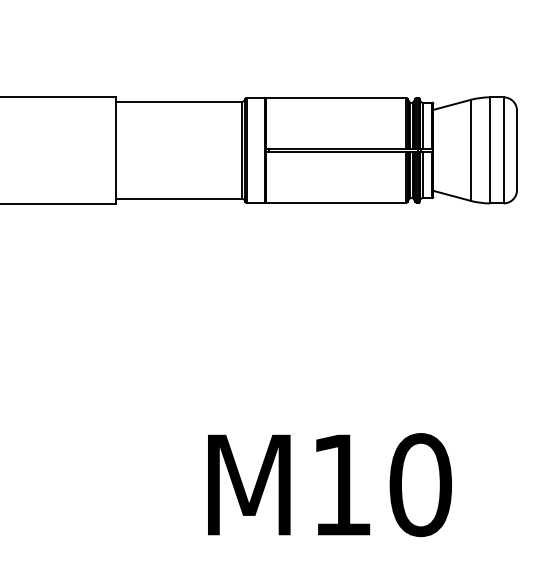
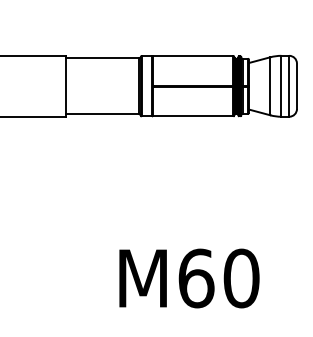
text: (342, 485) -> (196, 278), M10 -> M60

